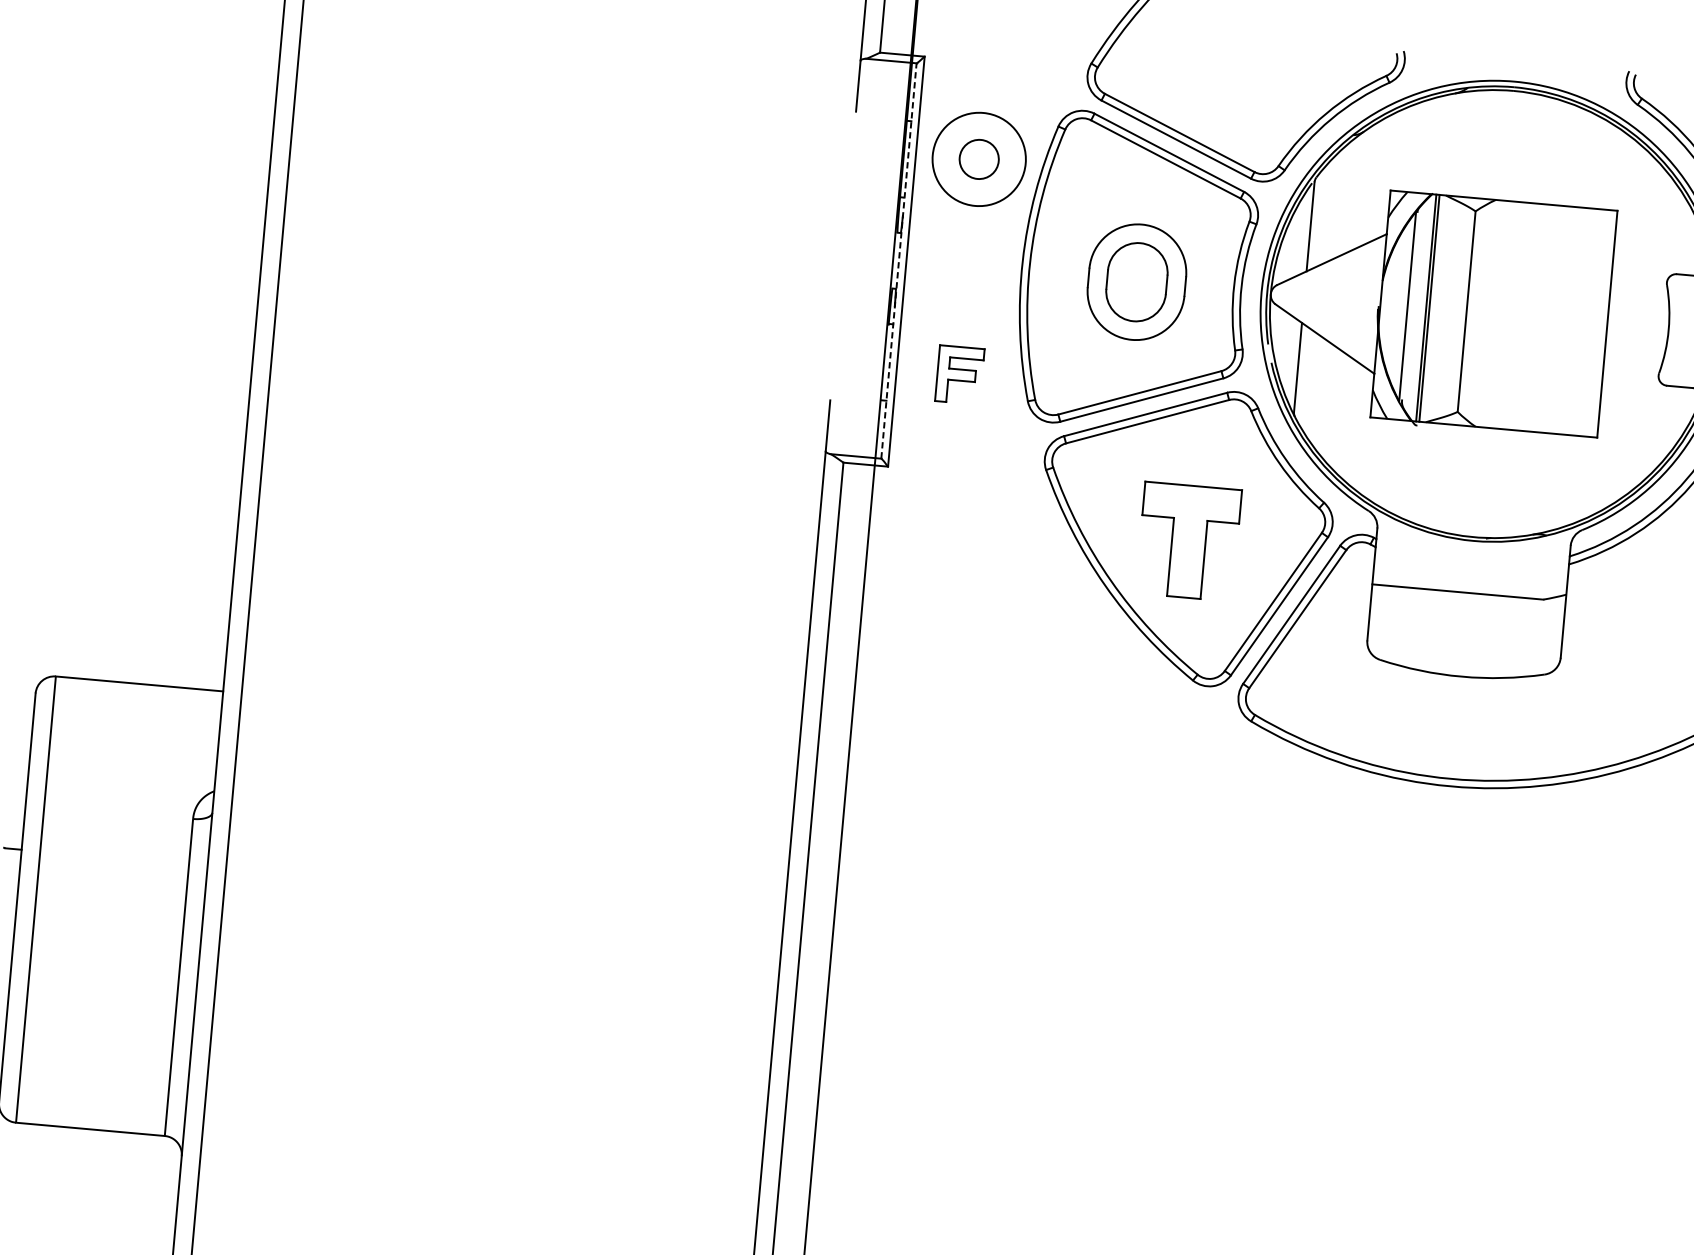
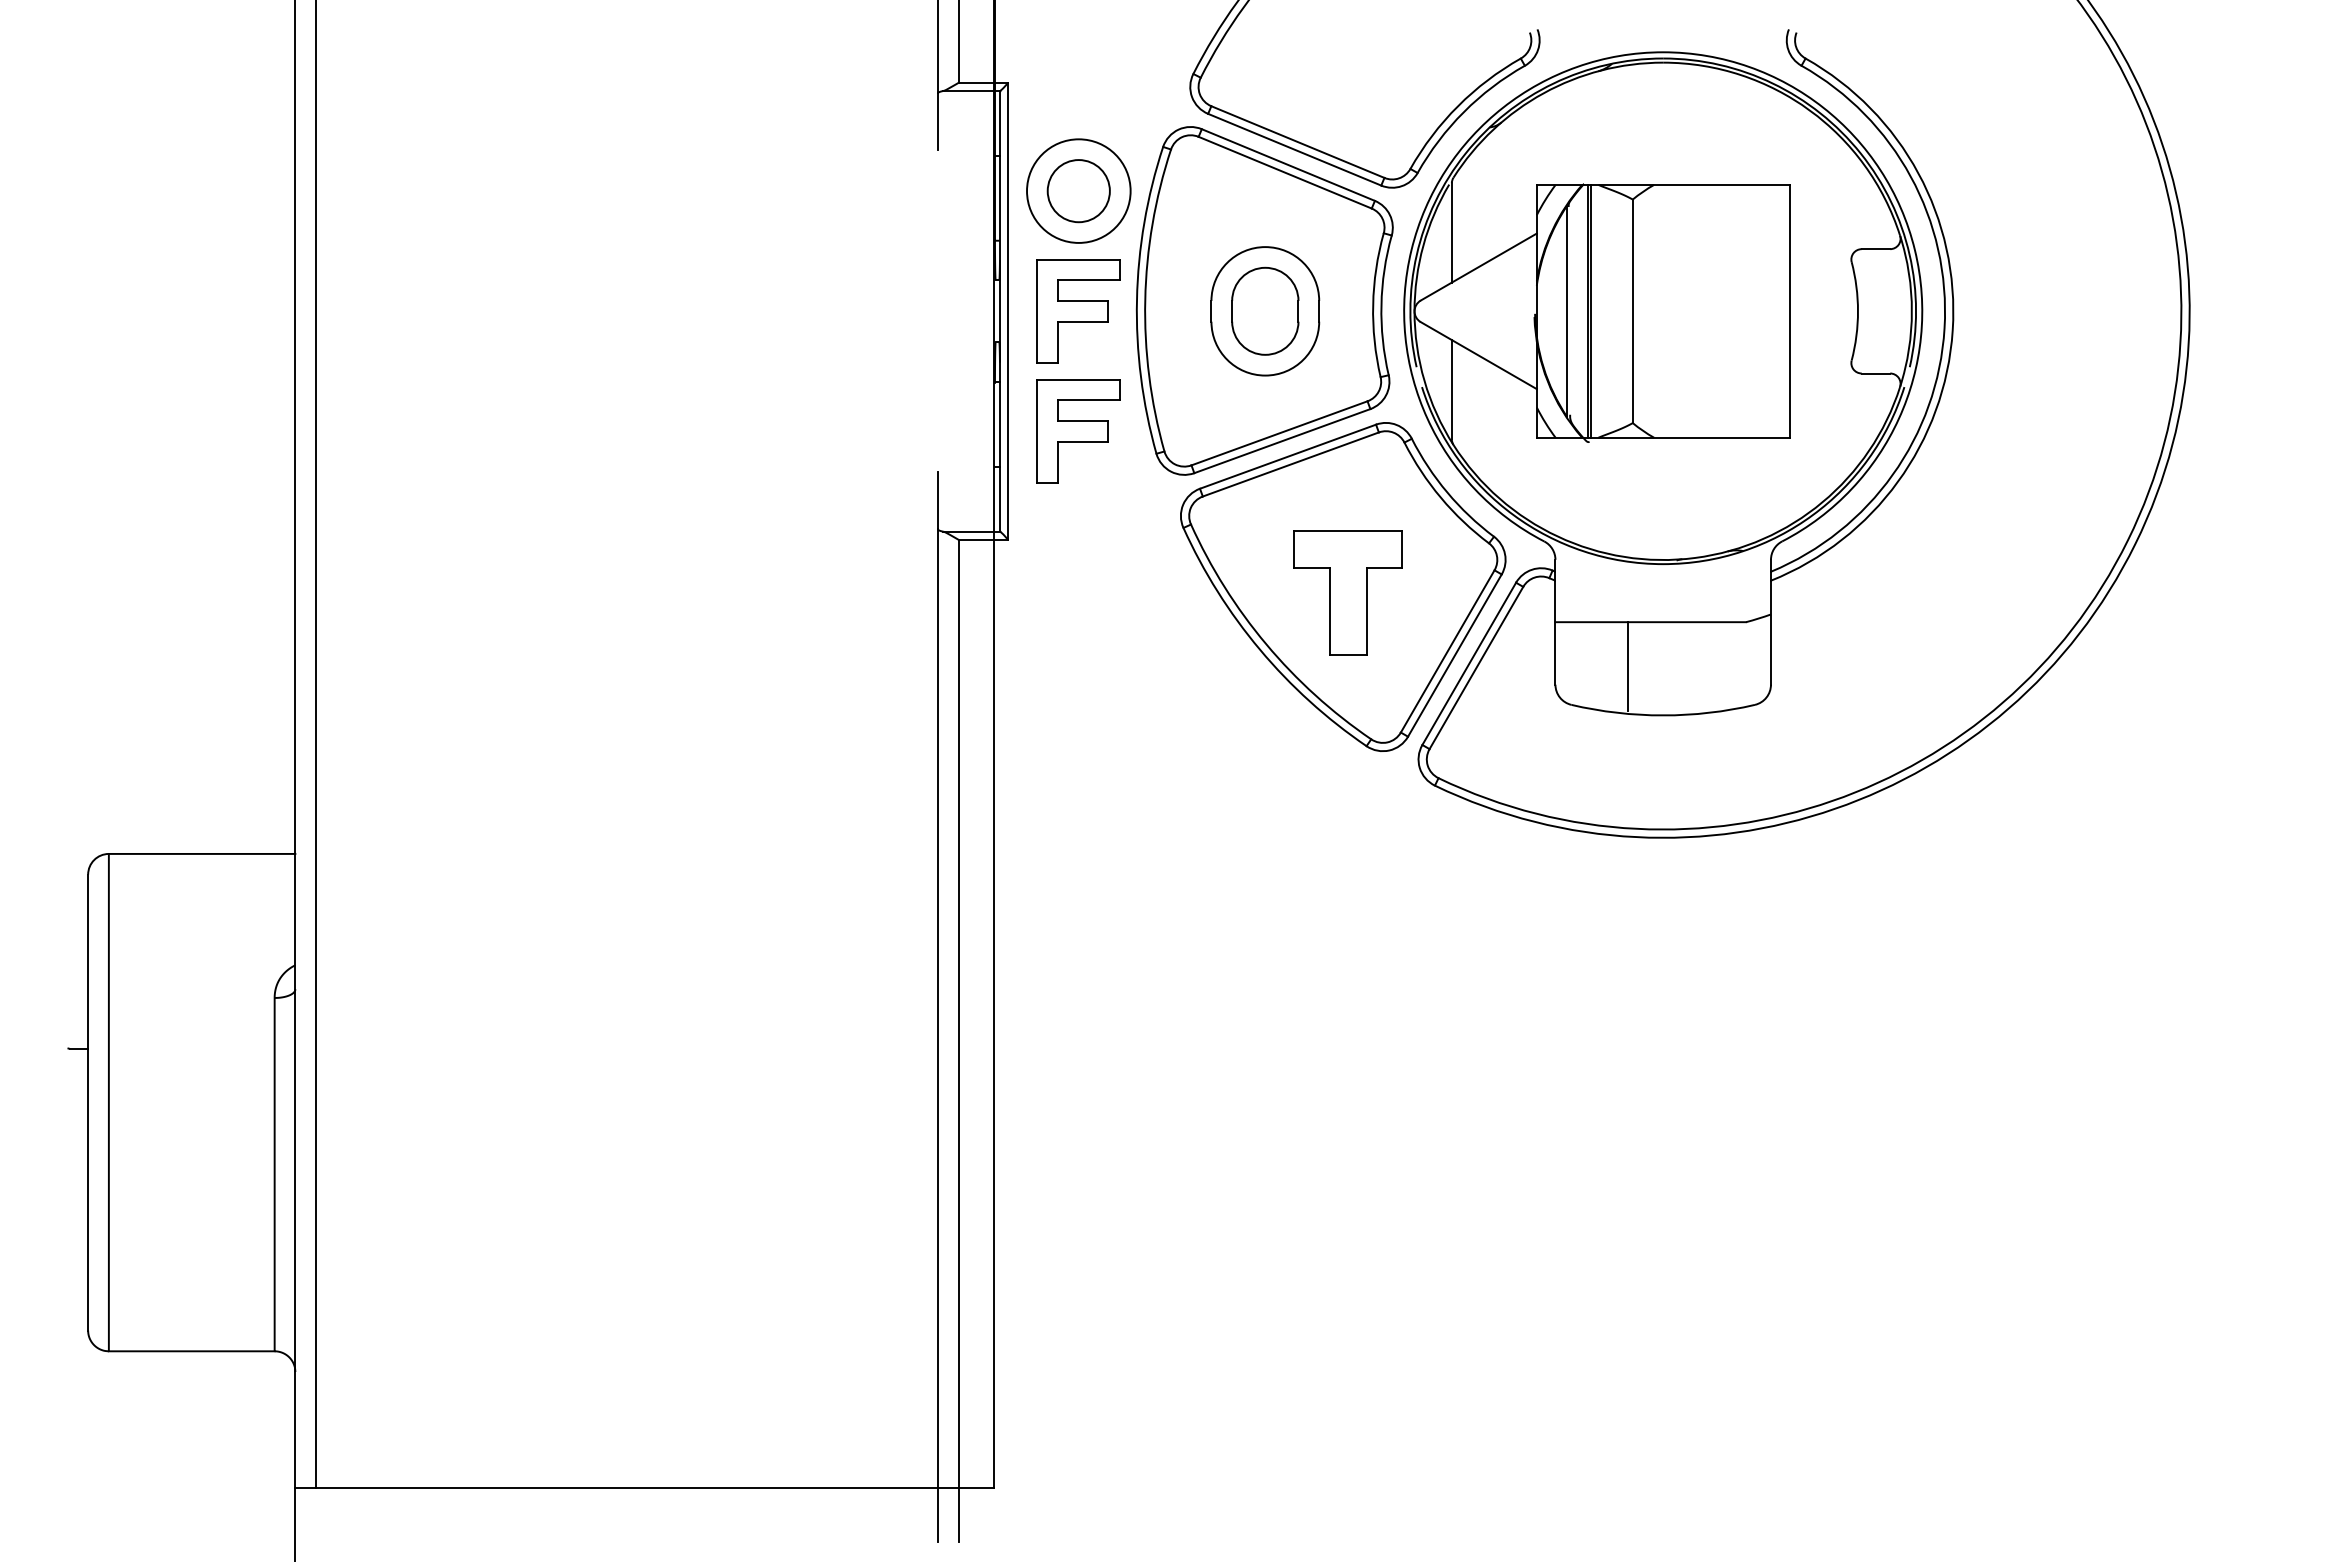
circle: (978, 159) -> (1078, 191), size x1.43
line: (899, 260) -> (1000, 310), dashed -> solid
part: (969, 267) -> (1078, 311), added
part: (959, 375) -> (1078, 431), size x1.67
line: (1433, 629) -> (1627, 666), added

